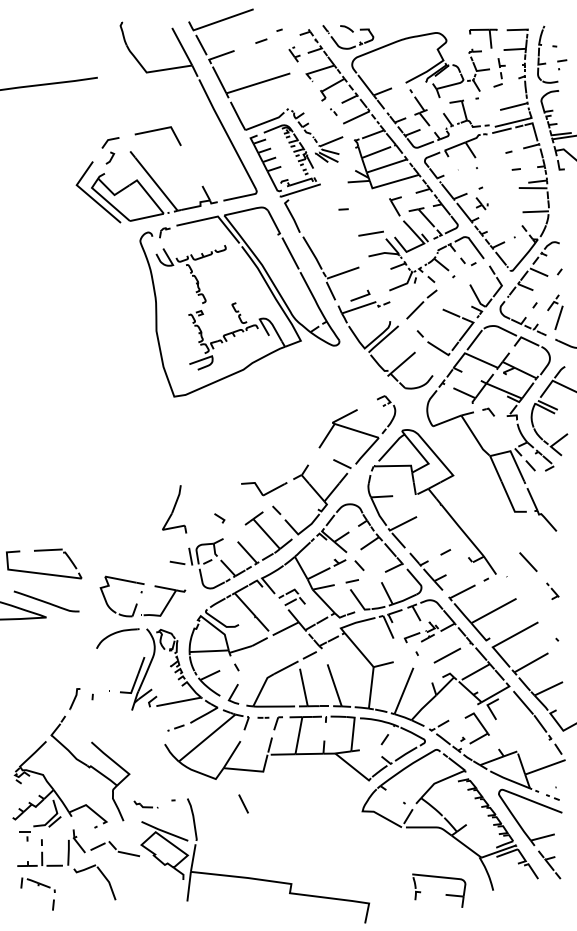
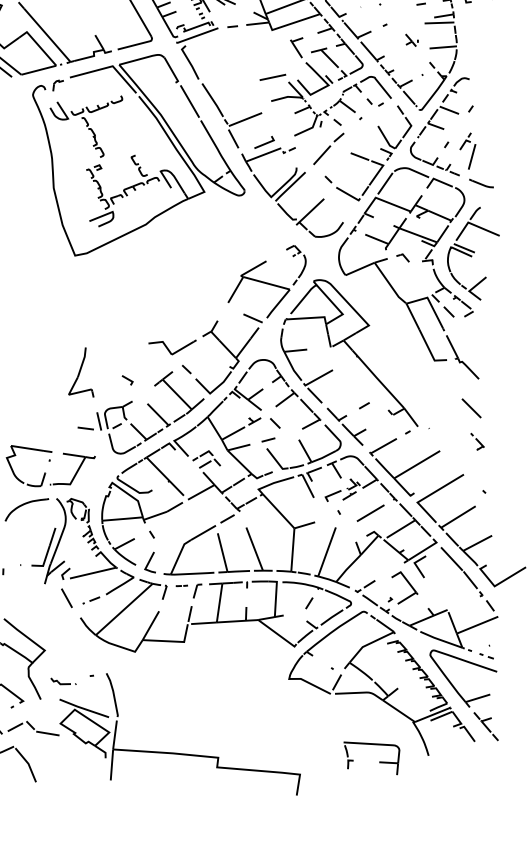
part: (481, 203) -> (411, 40), moved
line: (343, 209) -> (232, 26), moved
line: (528, 561) -> (471, 407), moved
line: (243, 803) -> (66, 597), moved

